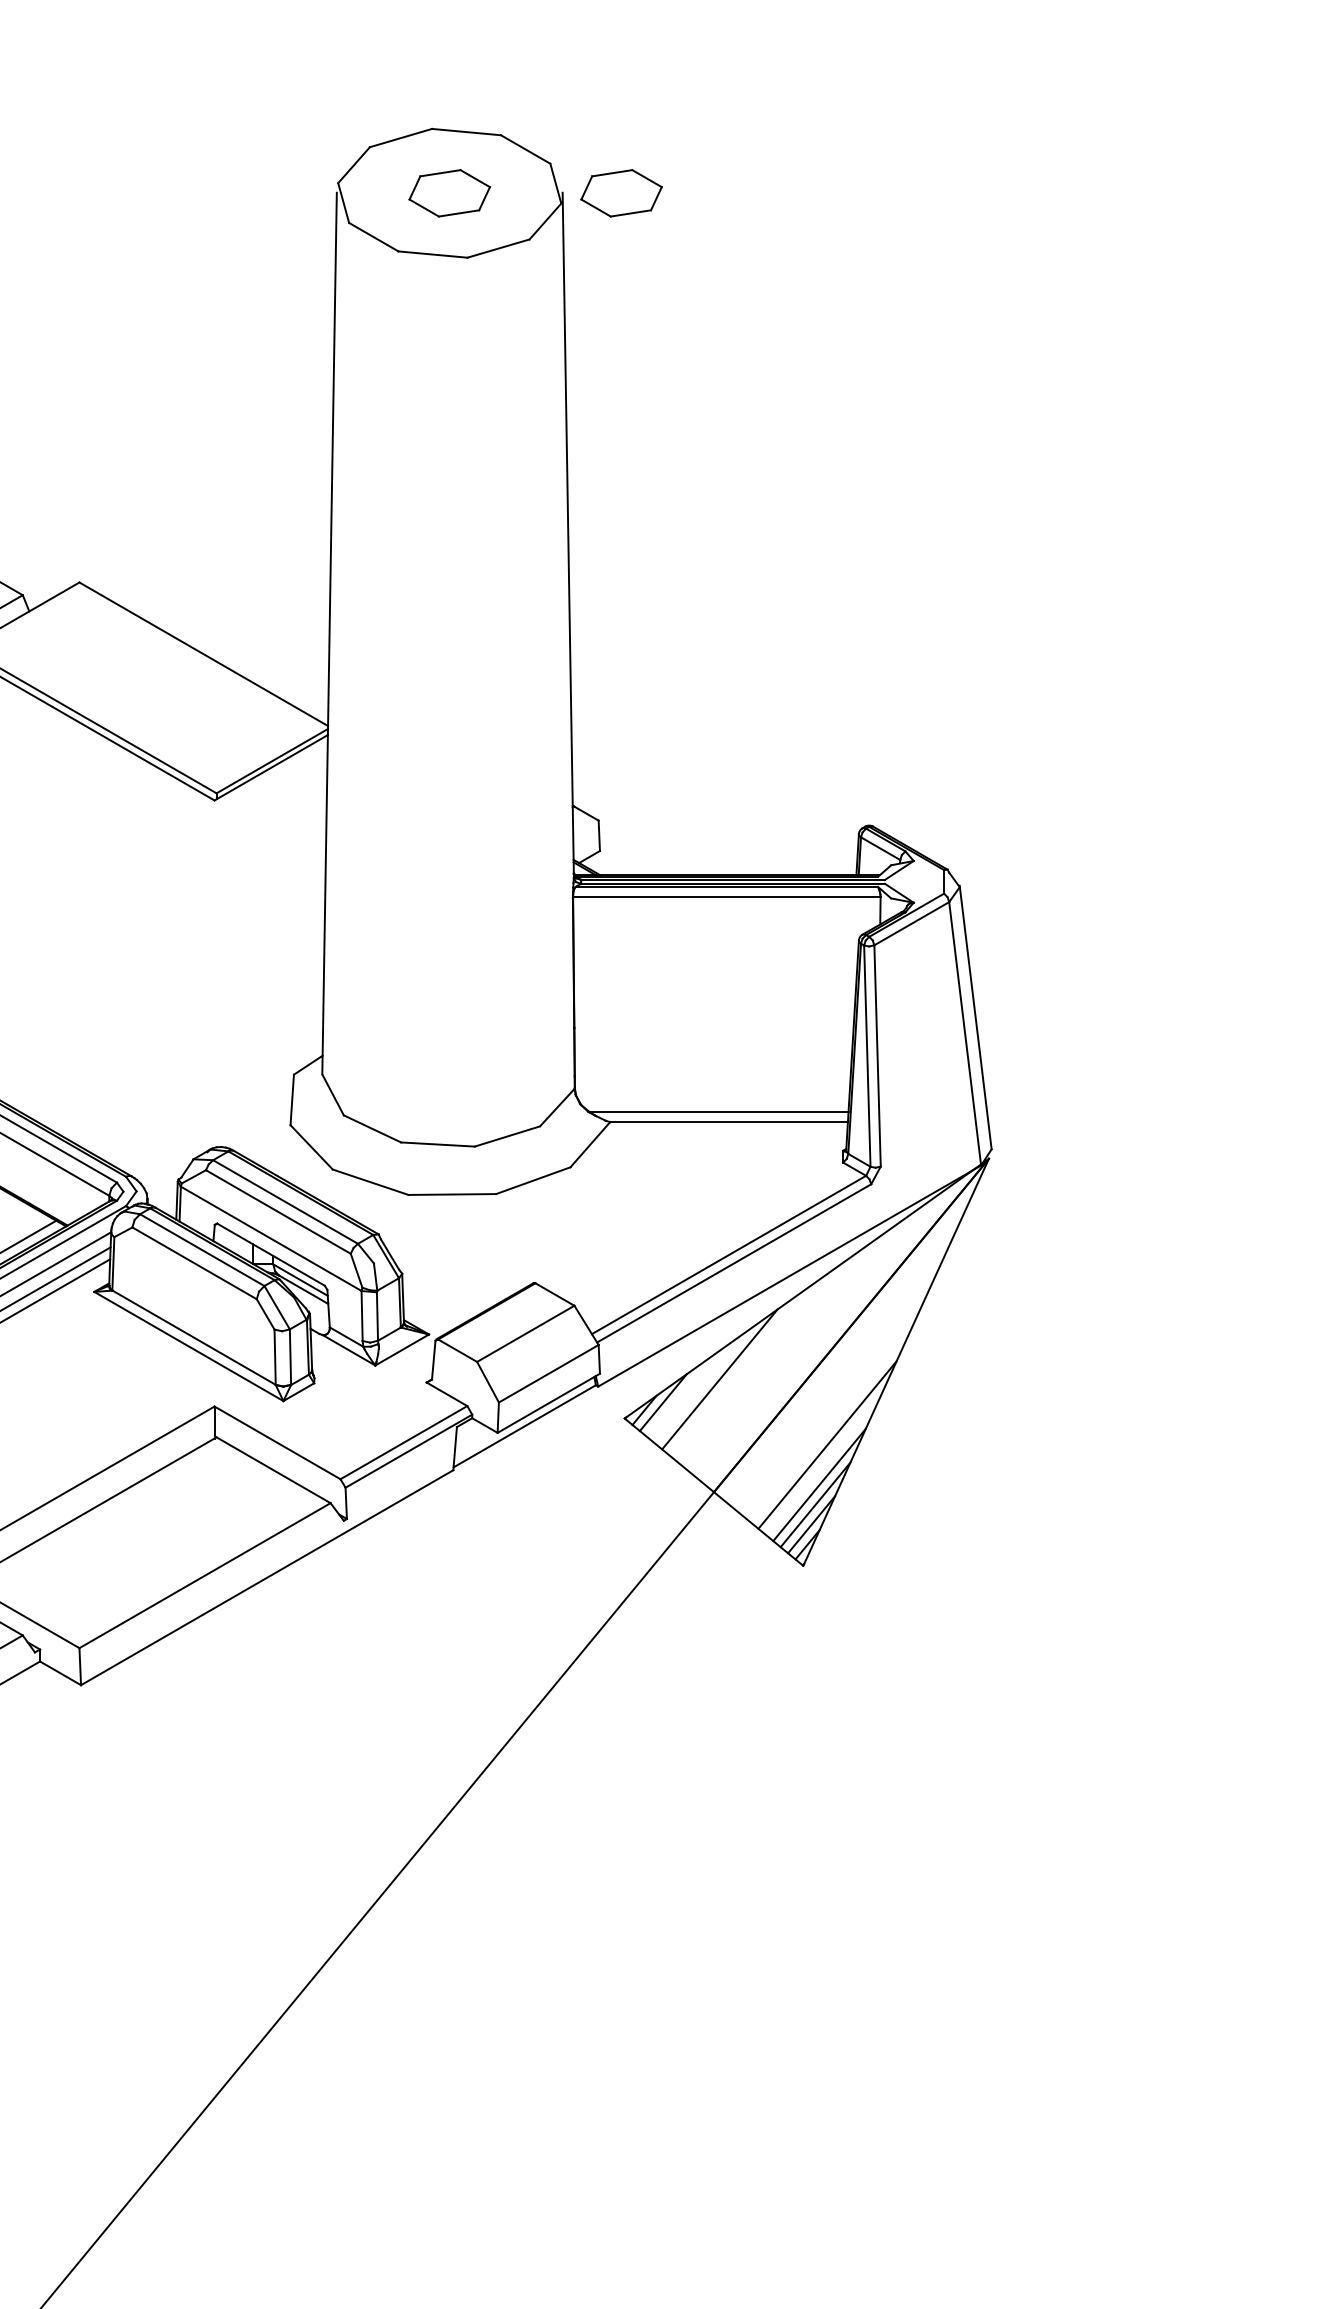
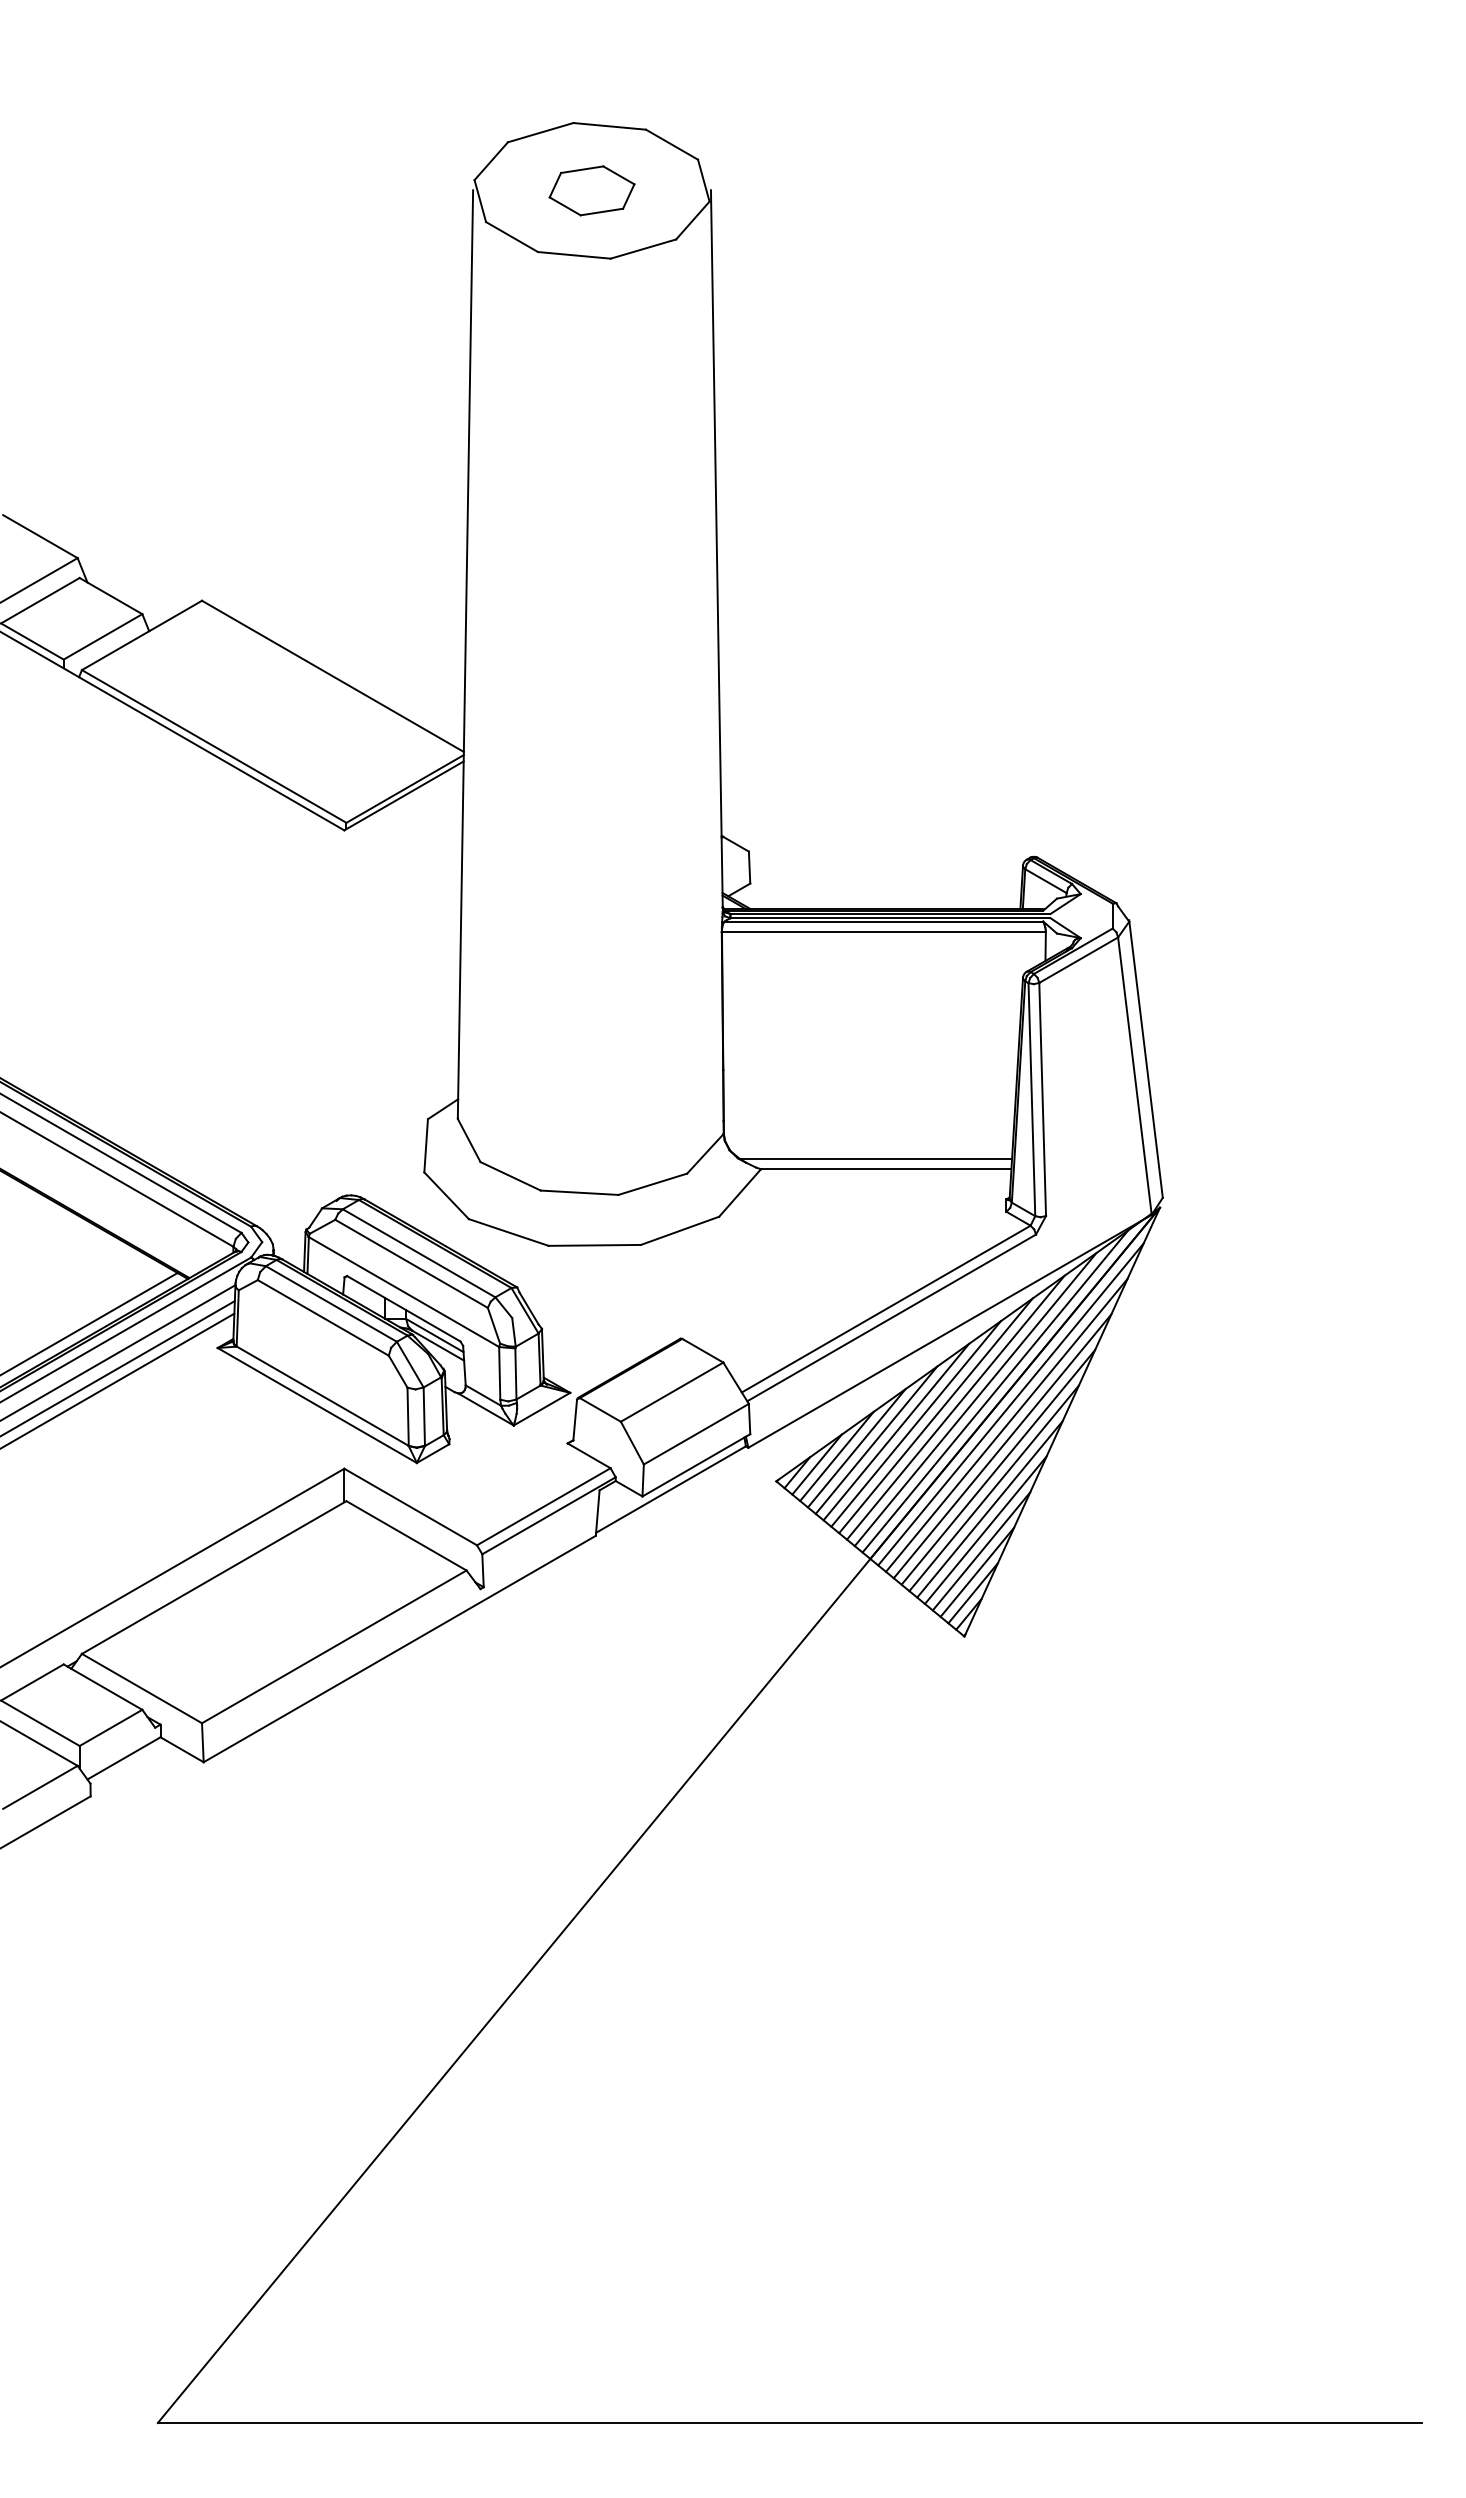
part: (621, 192) -> (772, 190), removed
line: (832, 1333) -> (995, 1391), added
line: (813, 1340) -> (975, 1399), added
line: (847, 1345) -> (1010, 1404), added
line: (794, 1348) -> (955, 1407), added
line: (775, 1356) -> (935, 1415), added
line: (756, 1363) -> (915, 1423), added
line: (843, 1364) -> (1006, 1424), added
line: (738, 1371) -> (896, 1431), added
line: (839, 1385) -> (1002, 1446), added
line: (700, 1387) -> (856, 1448), added
line: (681, 1394) -> (836, 1456), added
line: (835, 1404) -> (998, 1466), added
line: (830, 1425) -> (993, 1488), added
line: (823, 1464) -> (985, 1529), added

